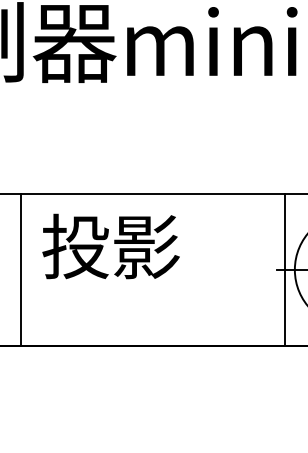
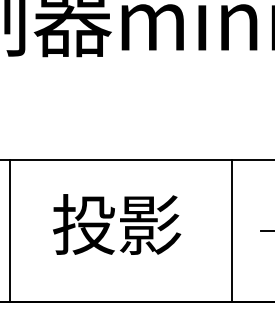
text: (110, 246) -> (116, 224), moved
line: (21, 269) -> (10, 231), moved
line: (285, 269) -> (232, 231), moved

